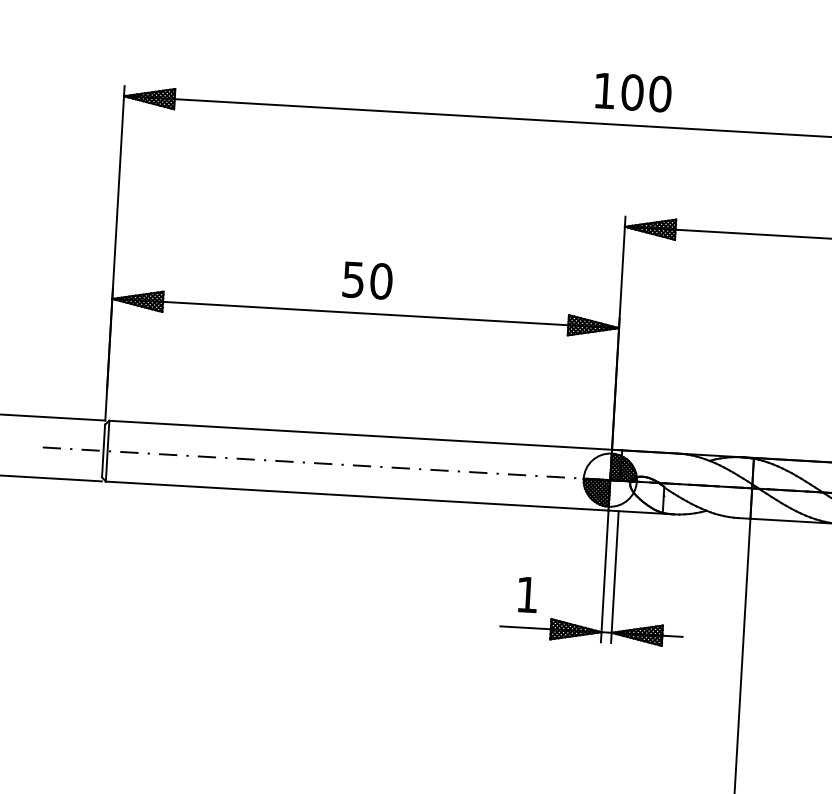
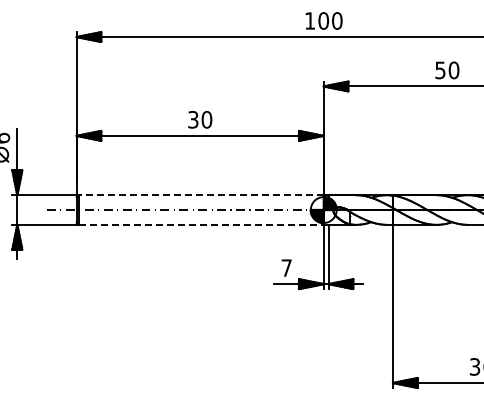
text: (353, 279) -> (193, 119), 50 -> 30
line: (361, 435) -> (201, 195), solid -> dashed
line: (357, 495) -> (201, 224), solid -> dashed
text: (527, 593) -> (286, 267), 1 -> 7

